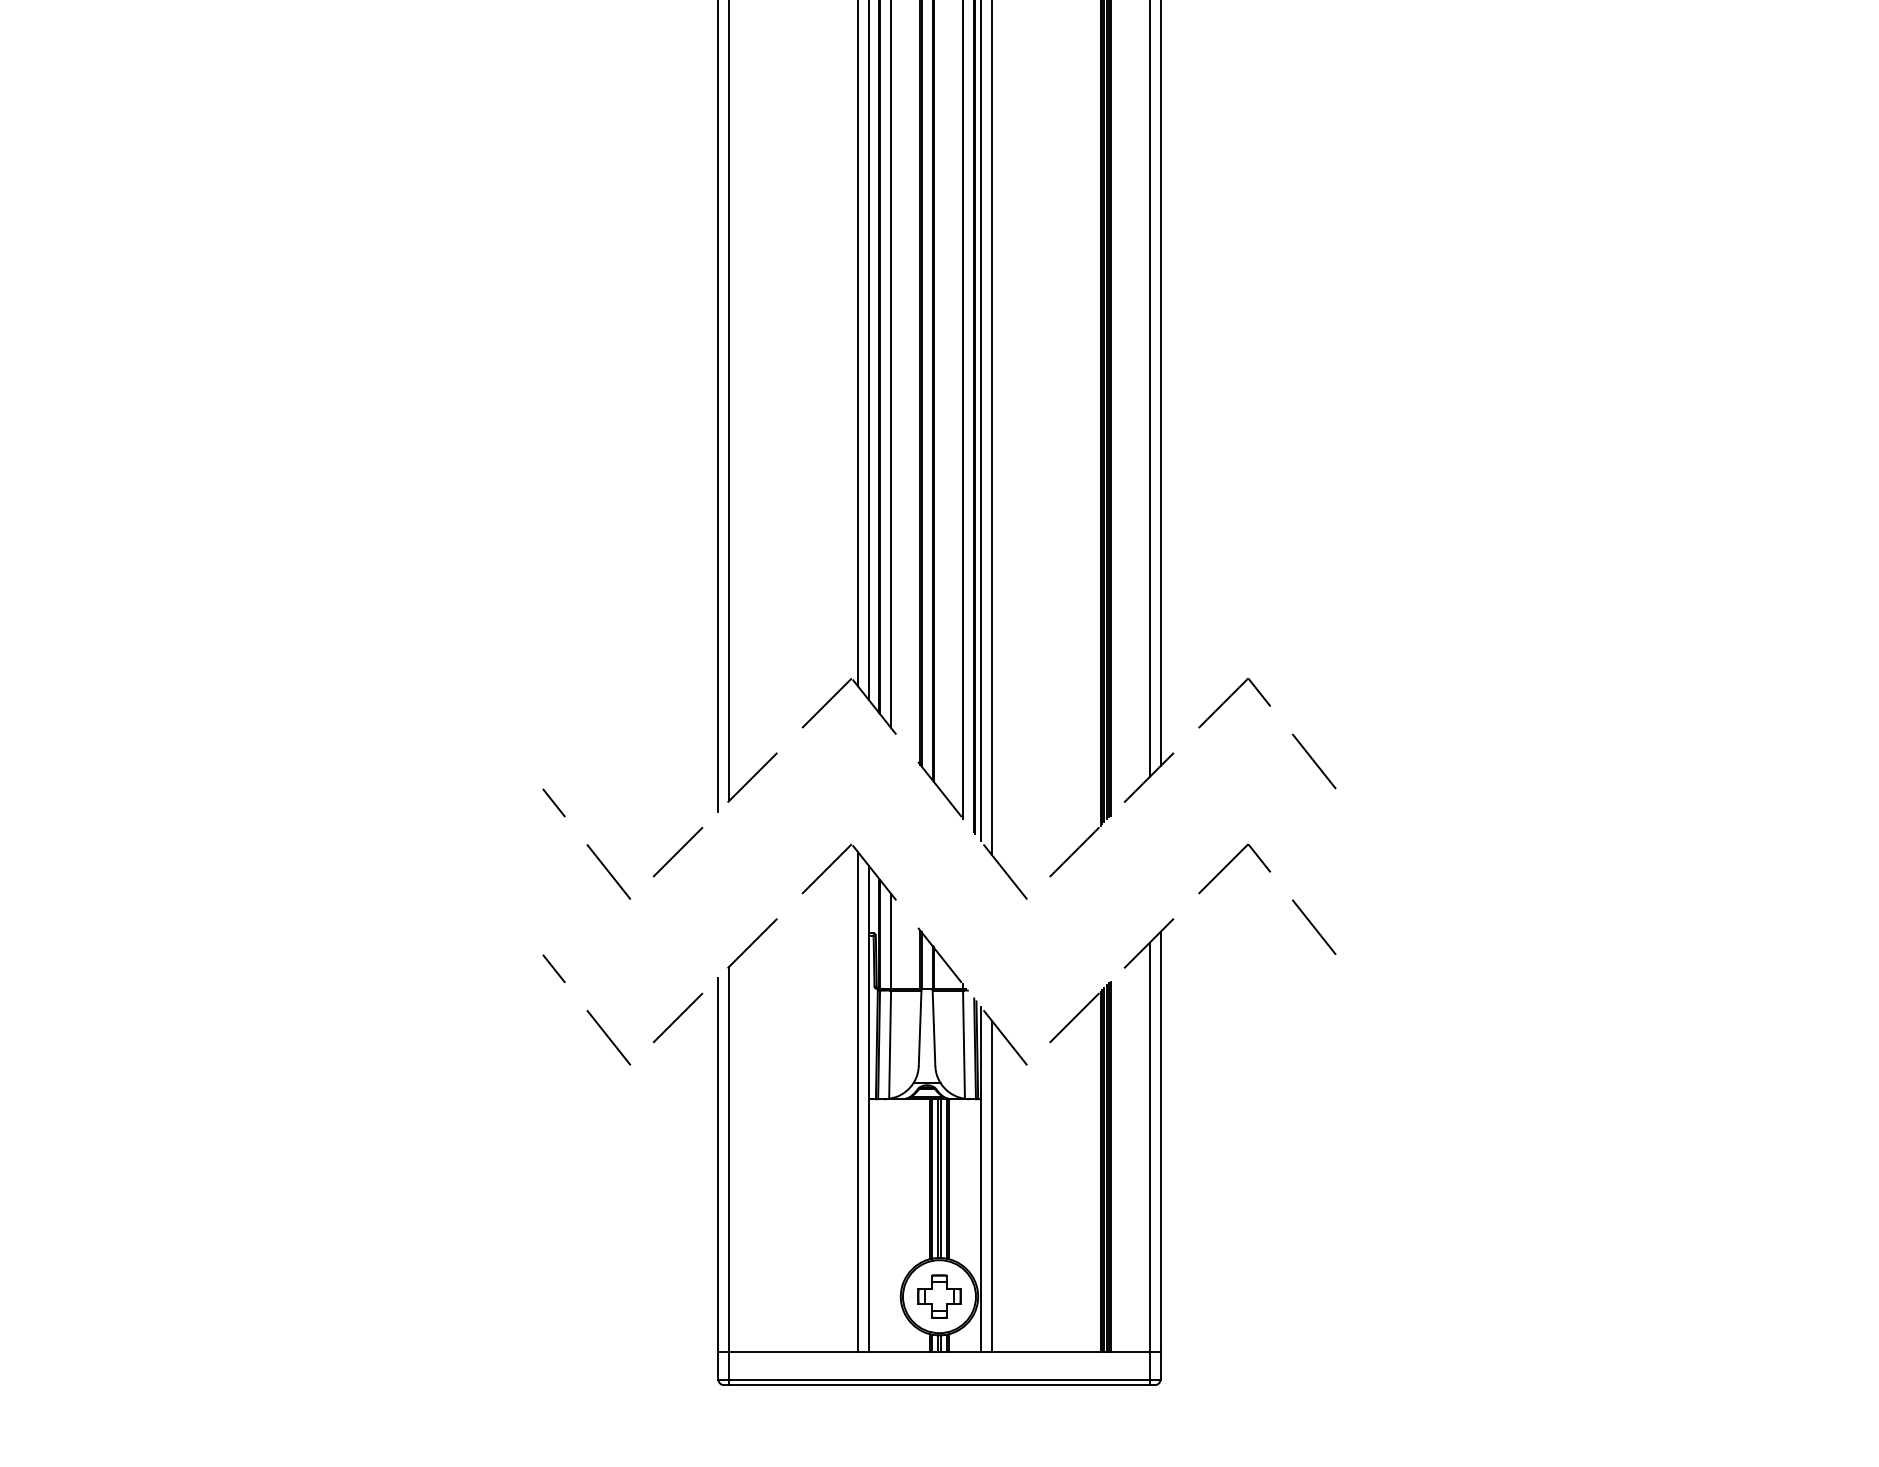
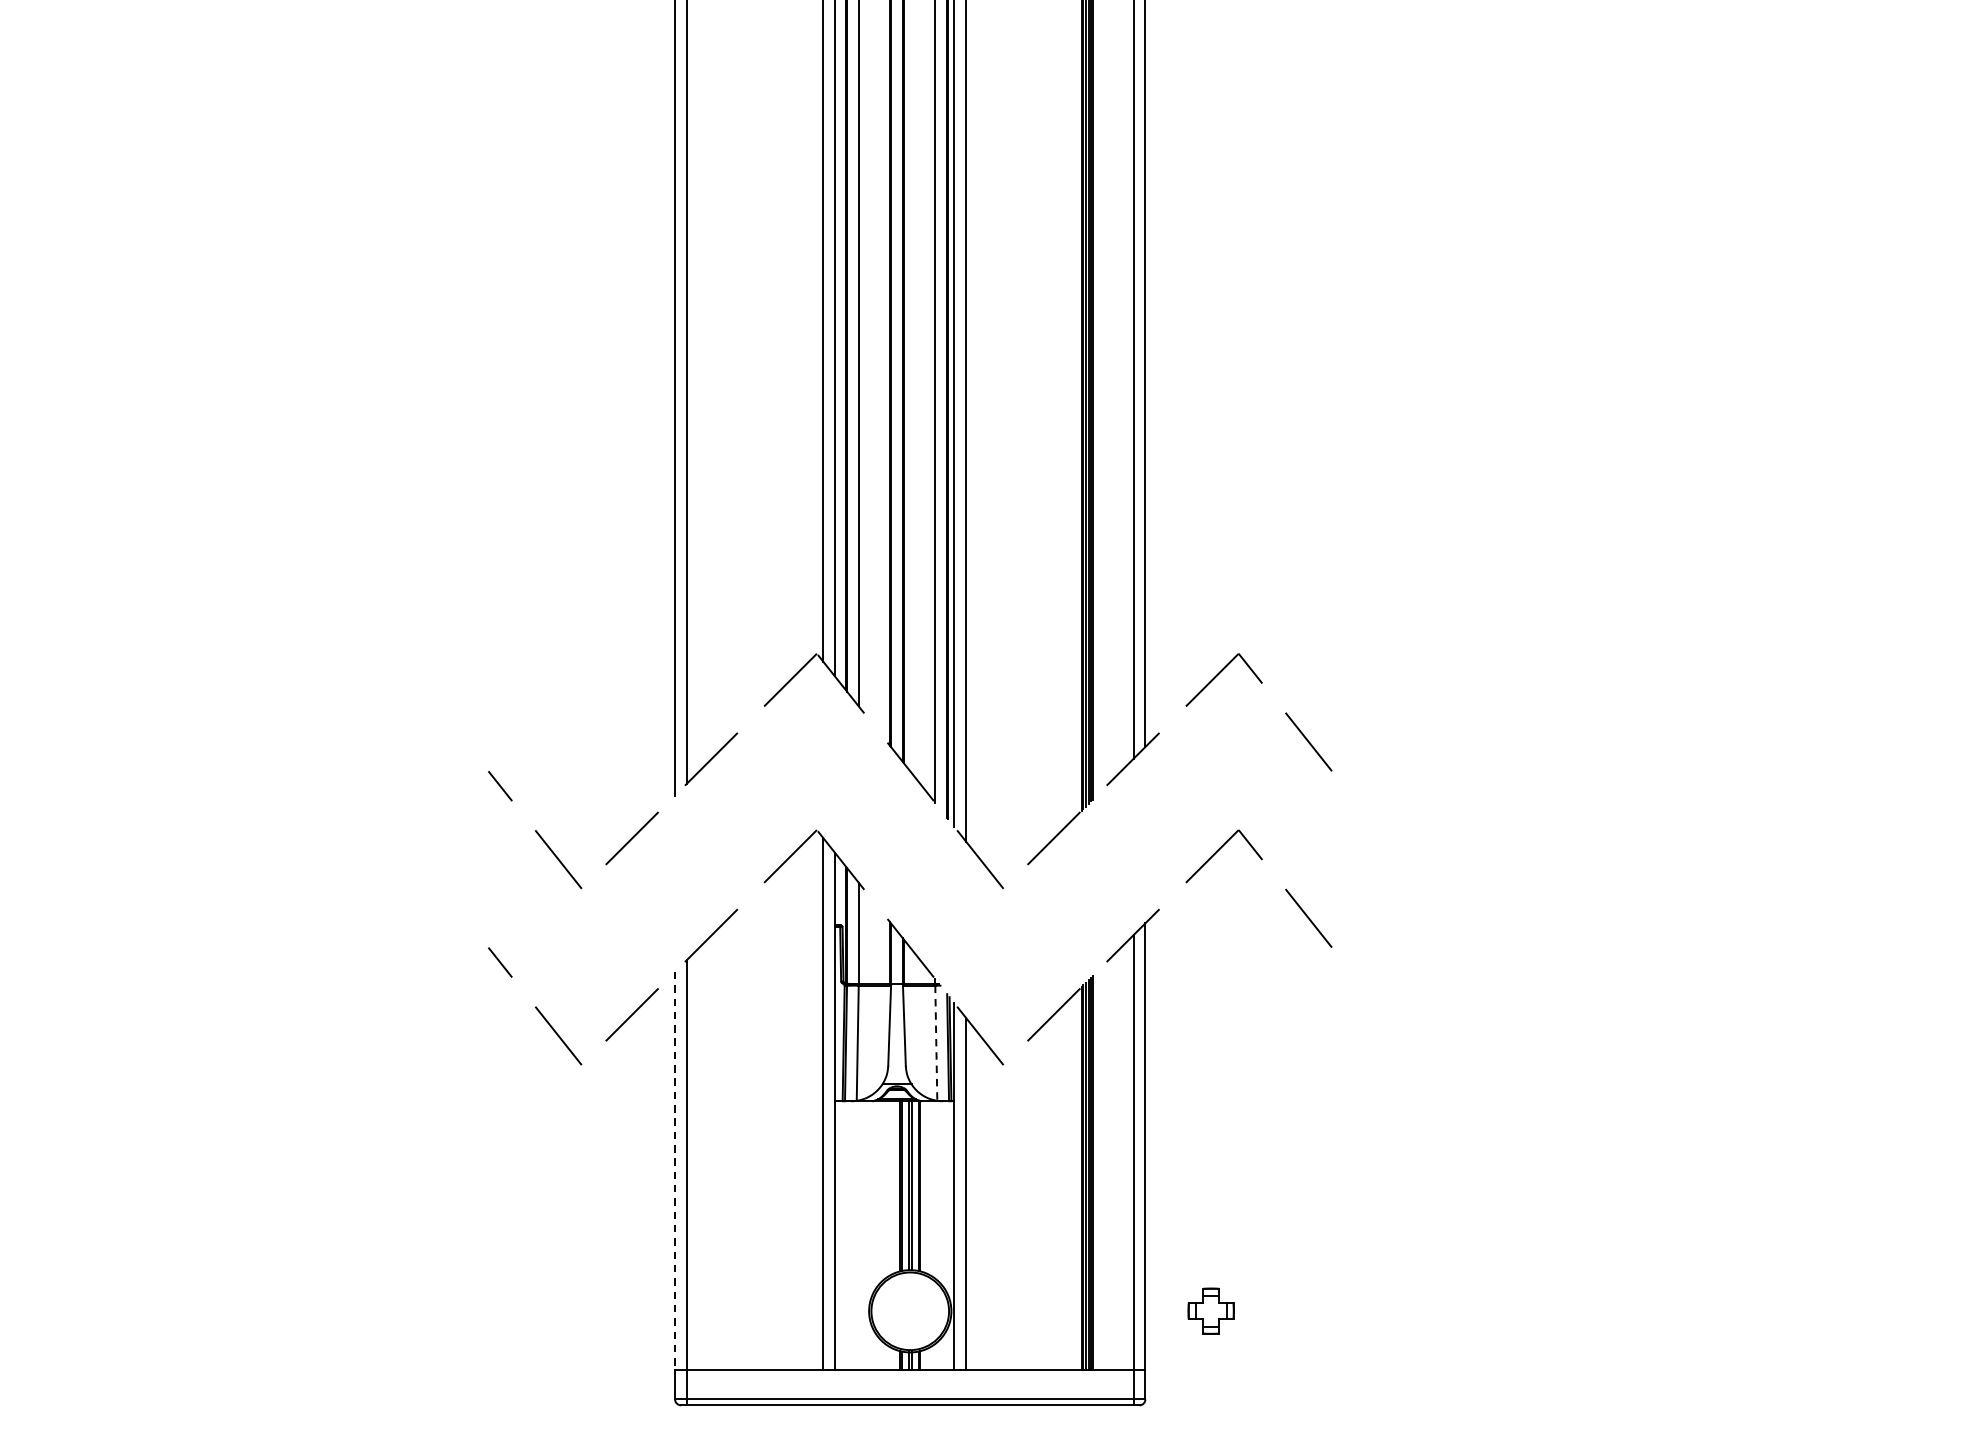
line: (964, 1045) -> (936, 1044), solid -> dashed
line: (718, 1165) -> (675, 1171), solid -> dashed
part: (939, 1296) -> (1211, 1311), moved

